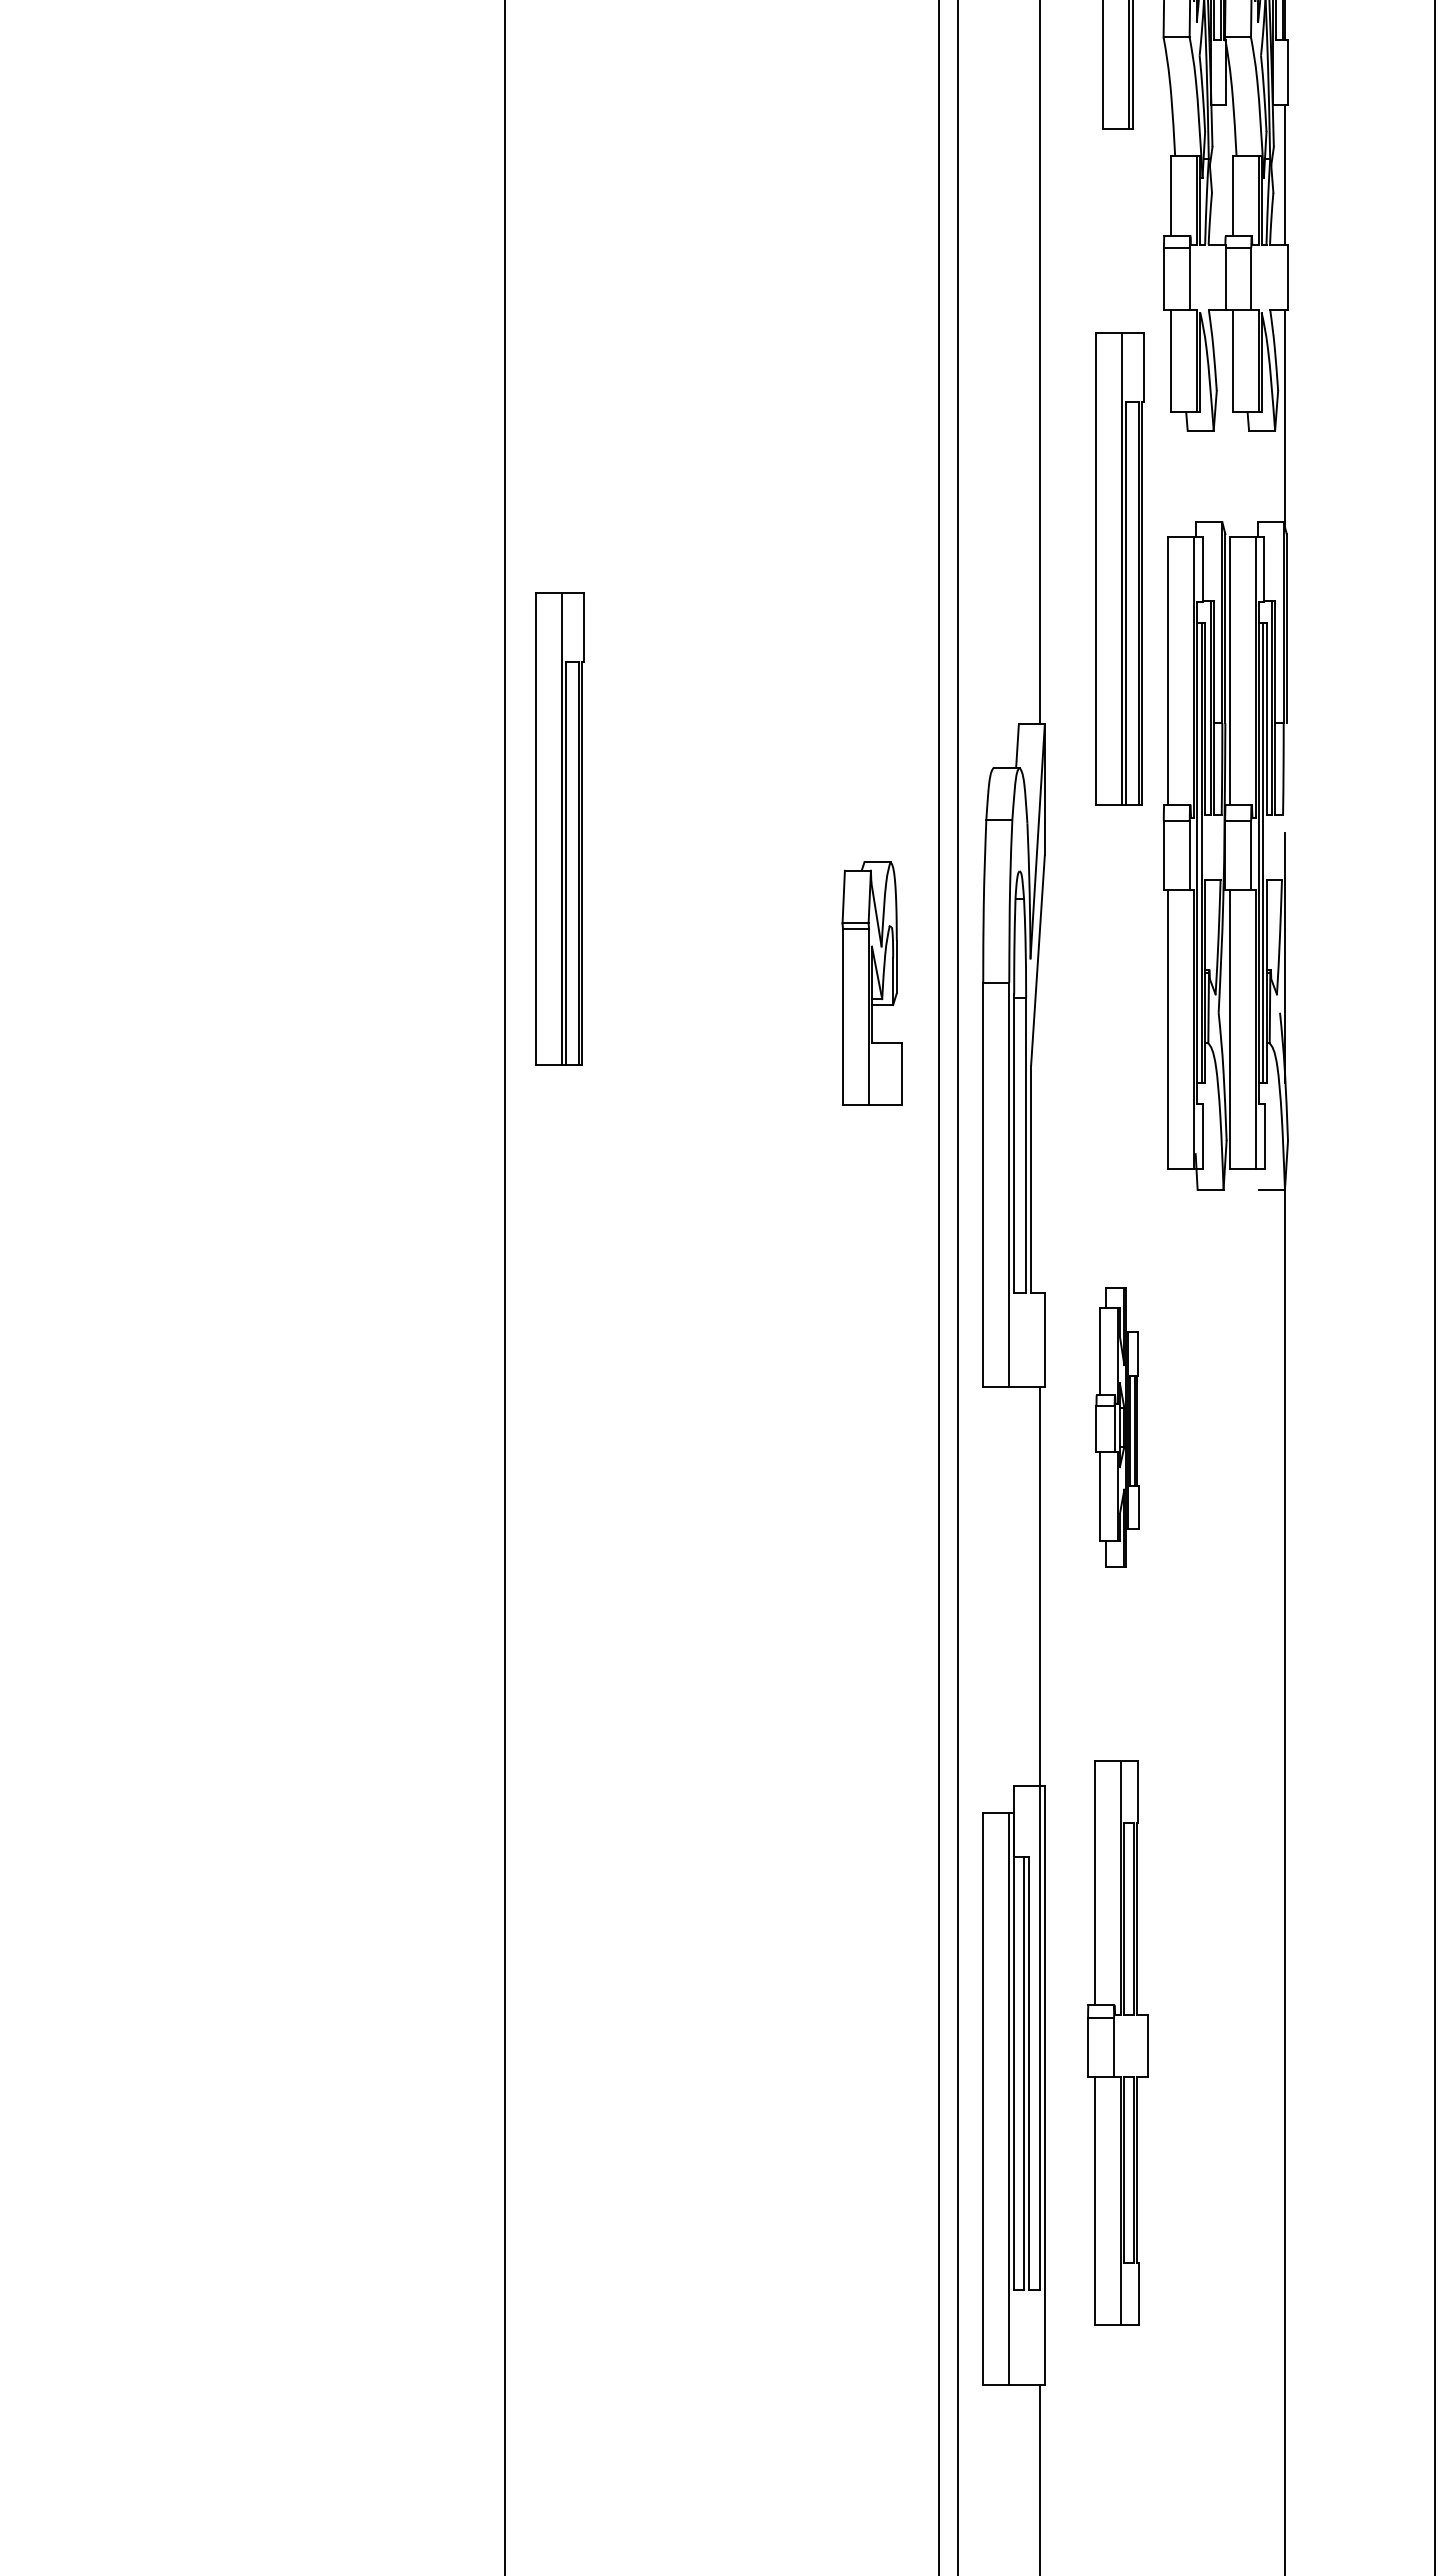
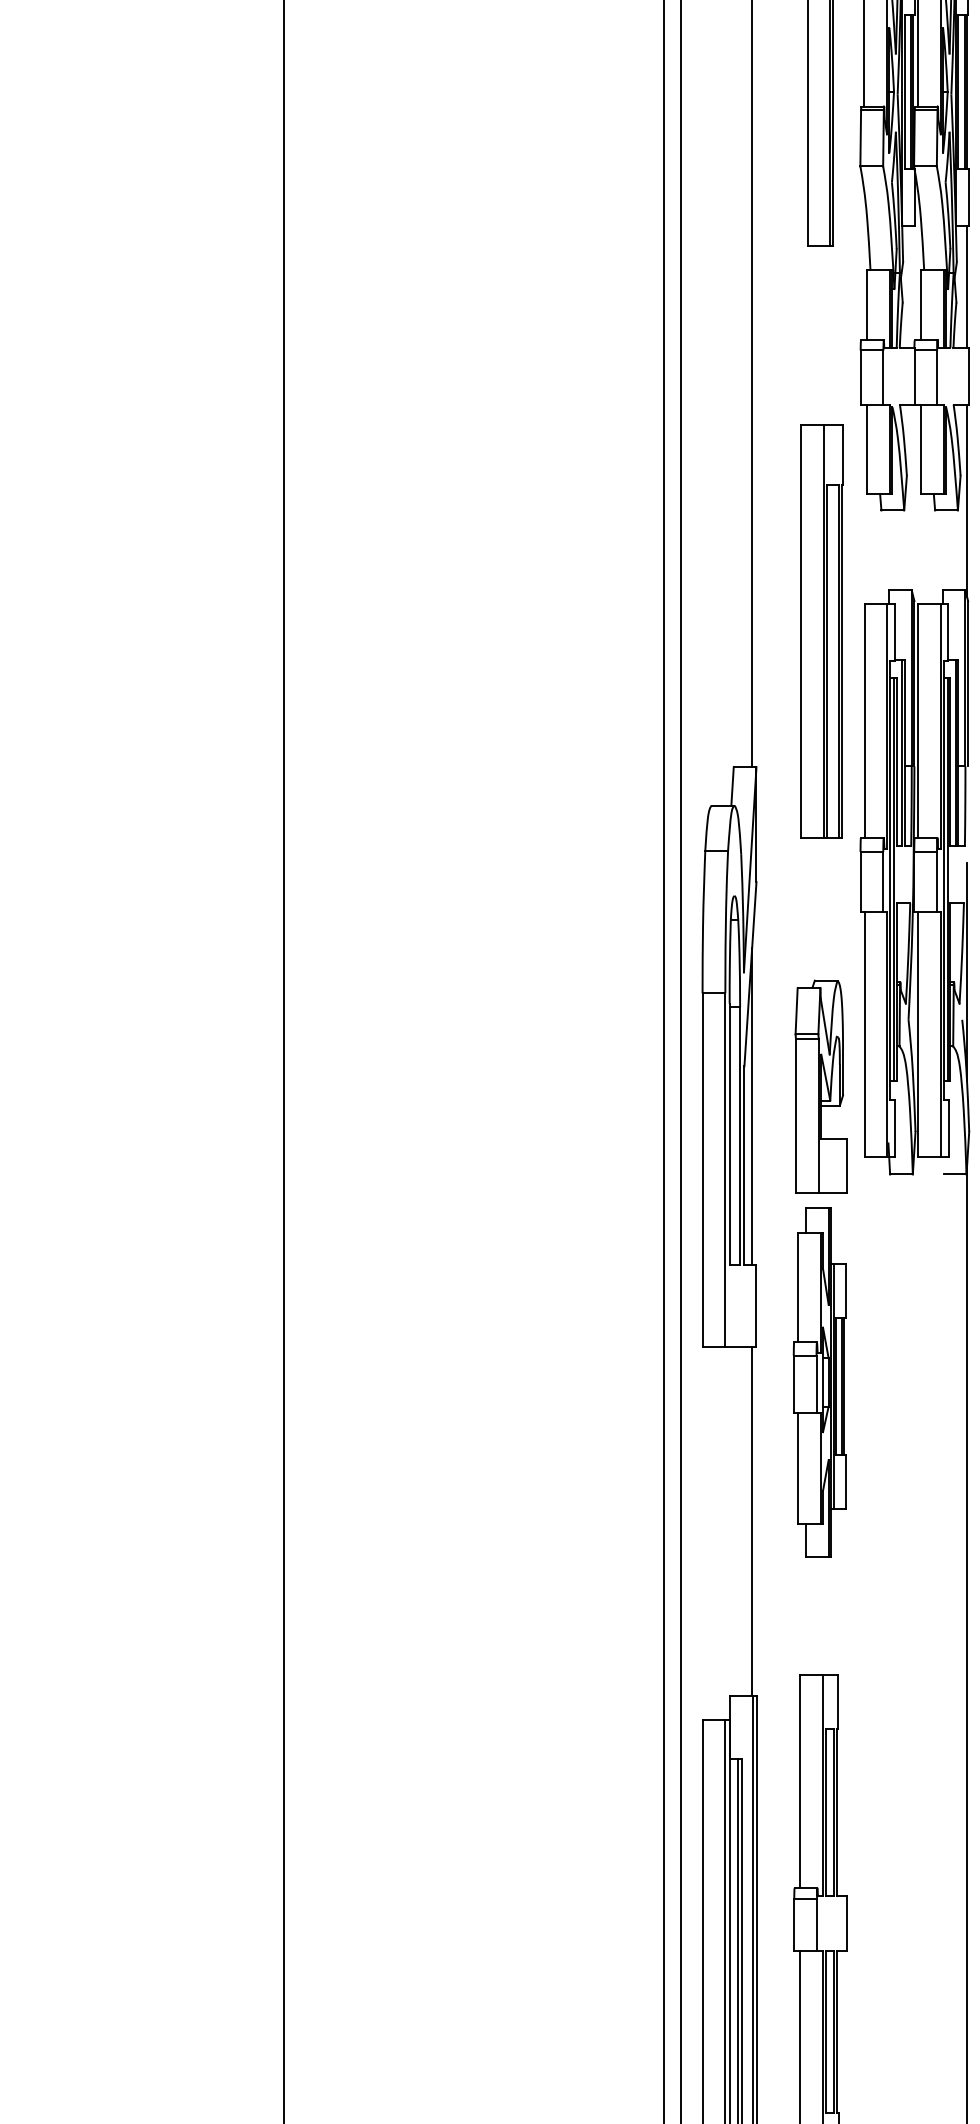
part: (559, 828) -> (331, 858), removed
part: (871, 983) -> (820, 1086), moved
line: (1039, 1111) -> (751, 1106), added
part: (1117, 1427) -> (820, 1382), size x1.43

